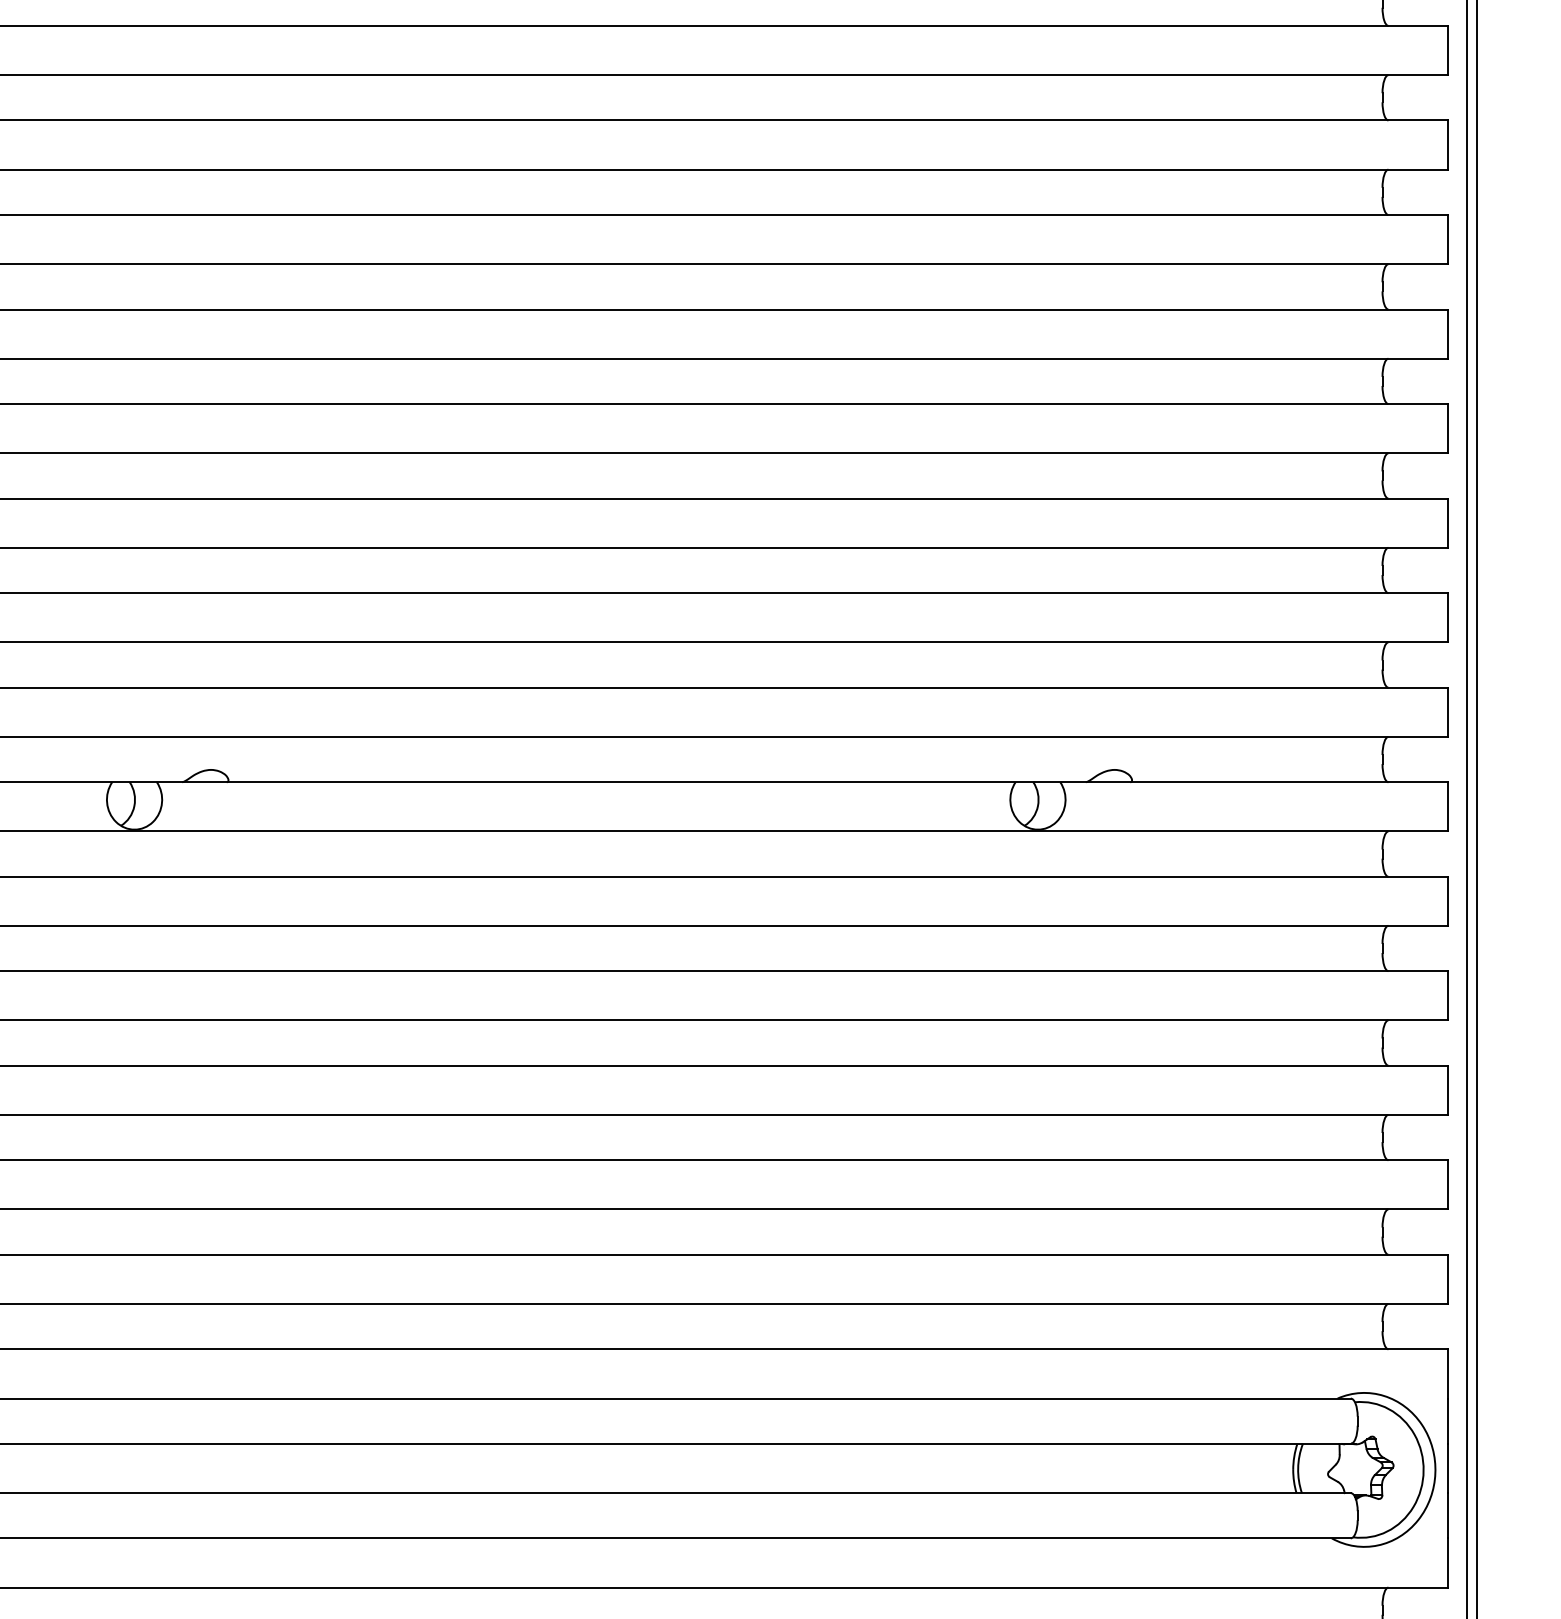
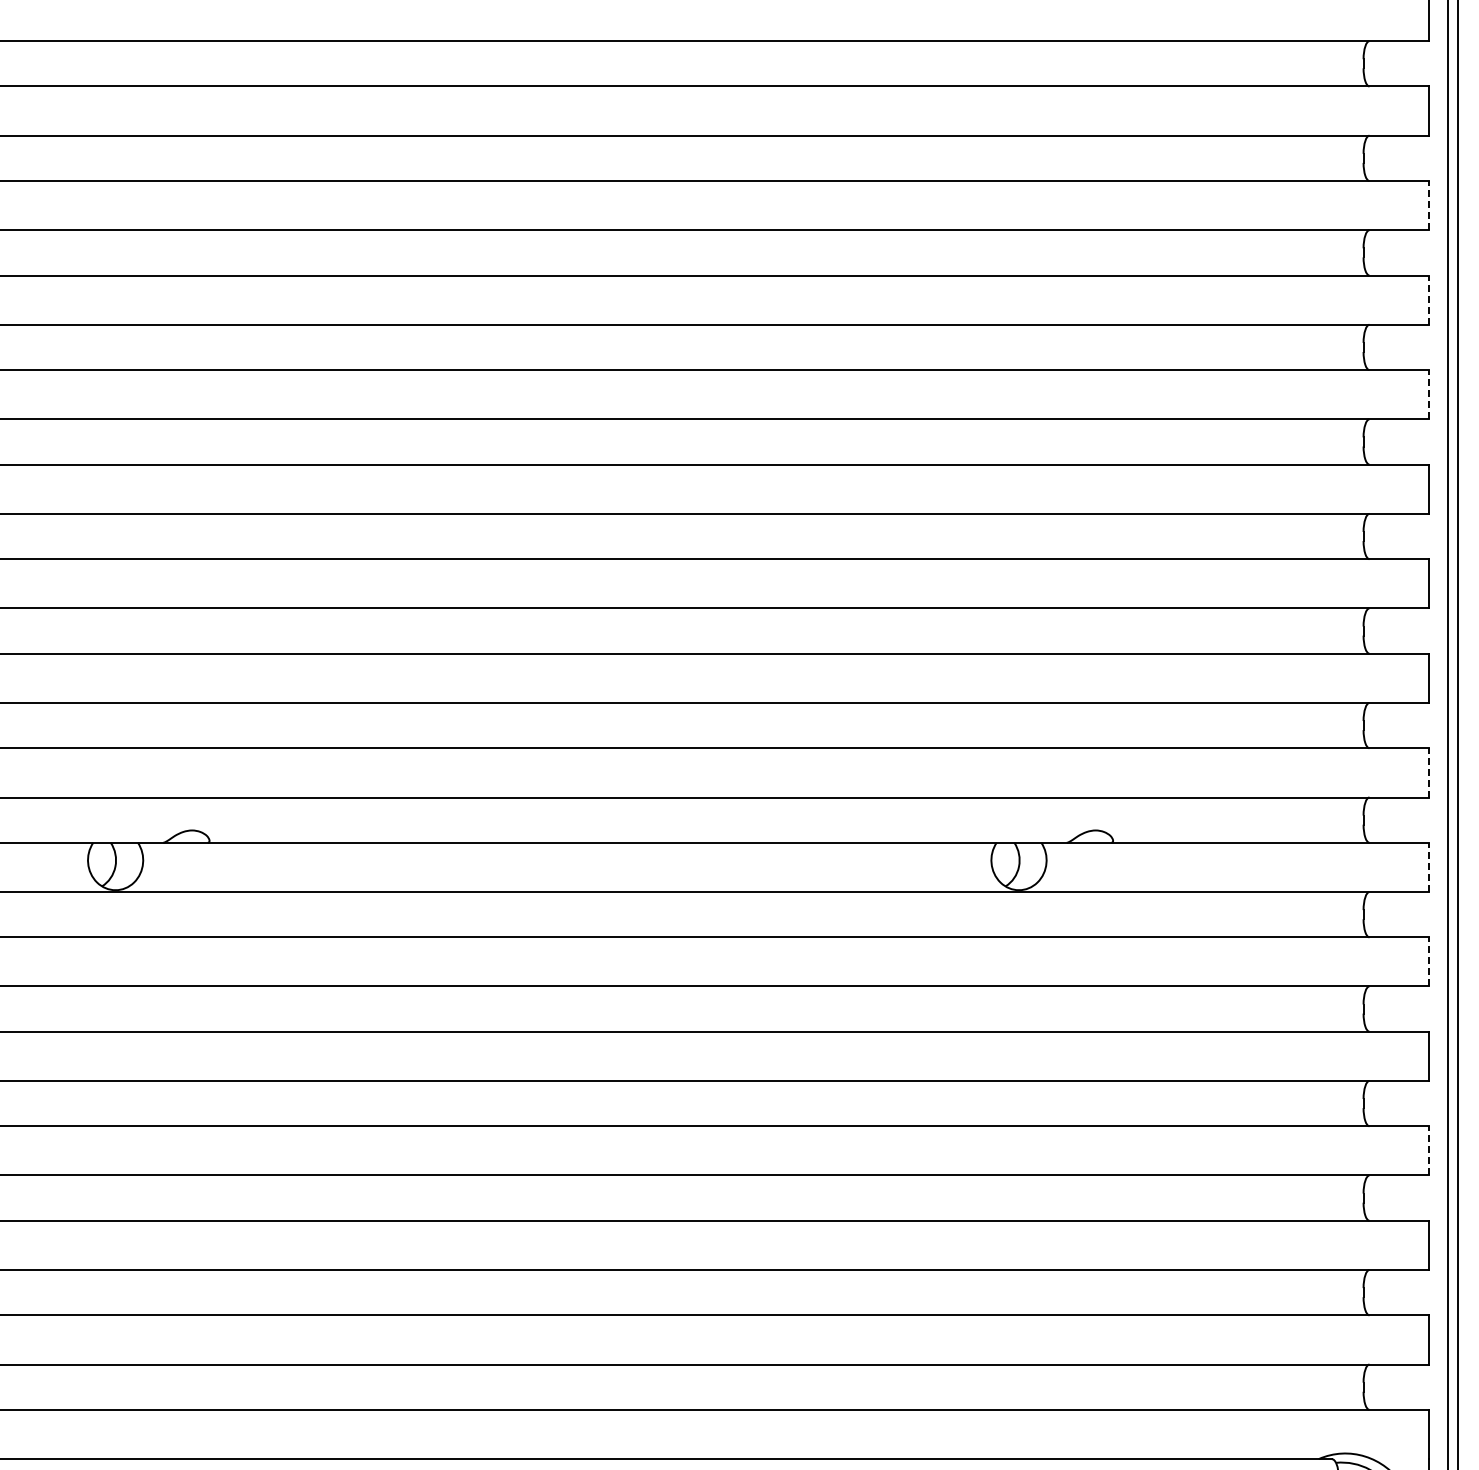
line: (1448, 145) -> (1429, 206), solid -> dashed
line: (1448, 239) -> (1429, 300), solid -> dashed
line: (1448, 334) -> (1429, 395), solid -> dashed
line: (1448, 712) -> (1429, 773), solid -> dashed
line: (1448, 806) -> (1429, 867), solid -> dashed
line: (1448, 901) -> (1429, 962), solid -> dashed
line: (1448, 1090) -> (1429, 1151), solid -> dashed

